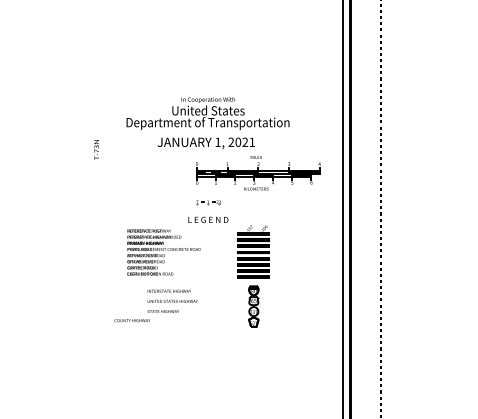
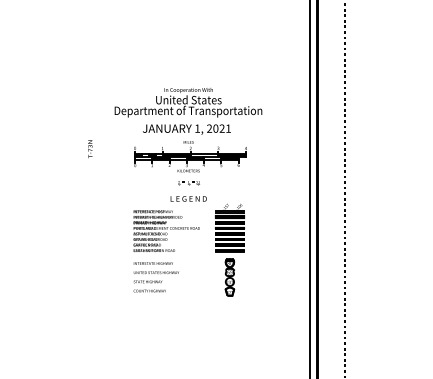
text: (96, 149) -> (90, 148), moved
part: (258, 173) -> (190, 156), moved
text: (163, 252) -> (166, 231), moved
text: (132, 320) -> (149, 290), moved

